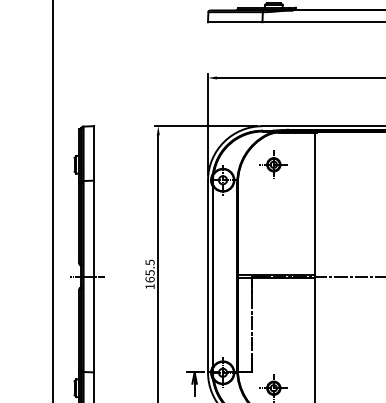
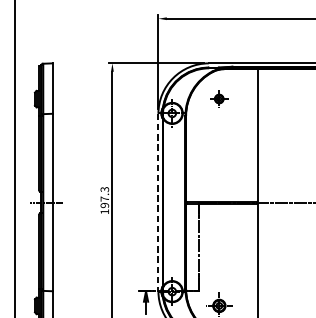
part: (273, 164) -> (219, 98), size x0.7
text: (149, 270) -> (104, 196), 165.5 -> 197.3
line: (208, 276) -> (158, 202), solid -> dashed

